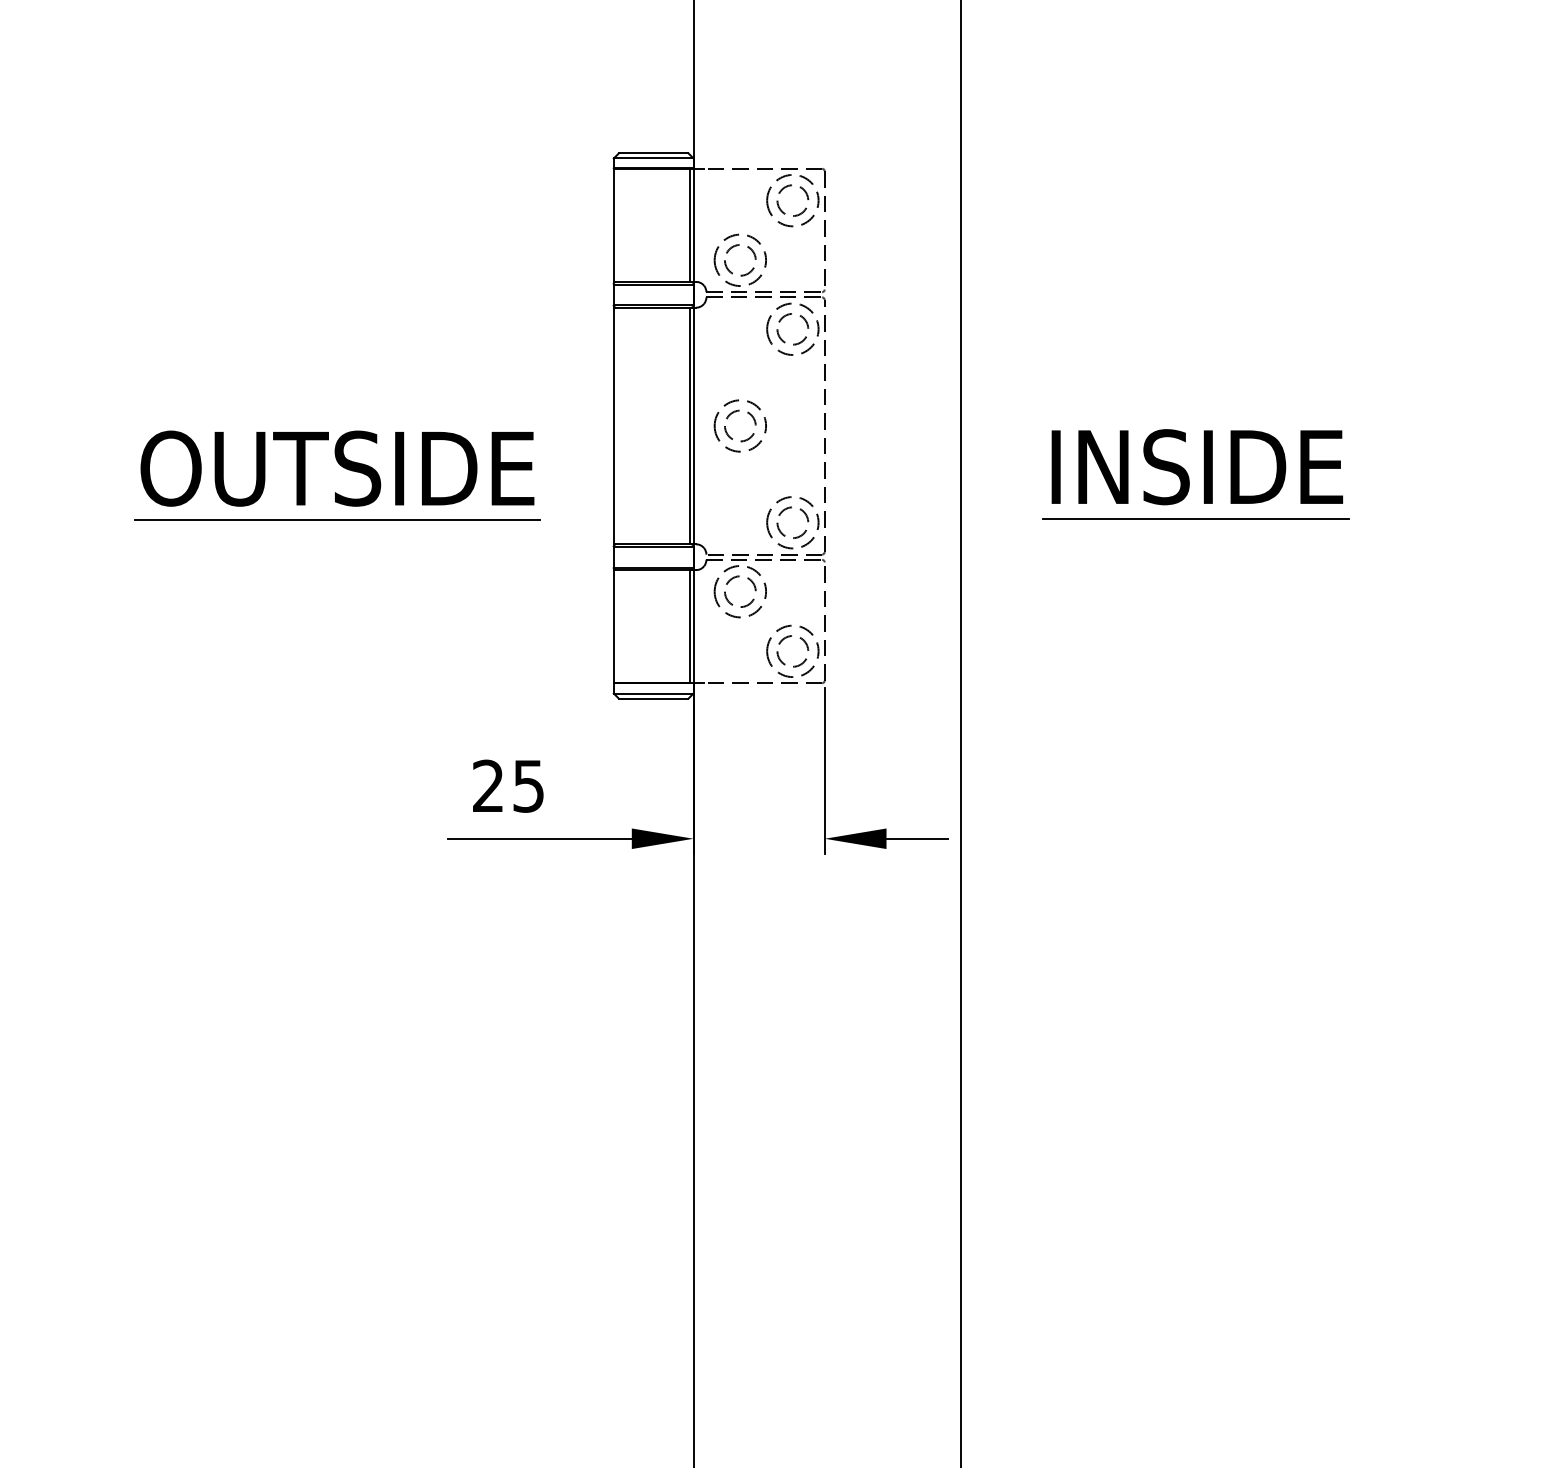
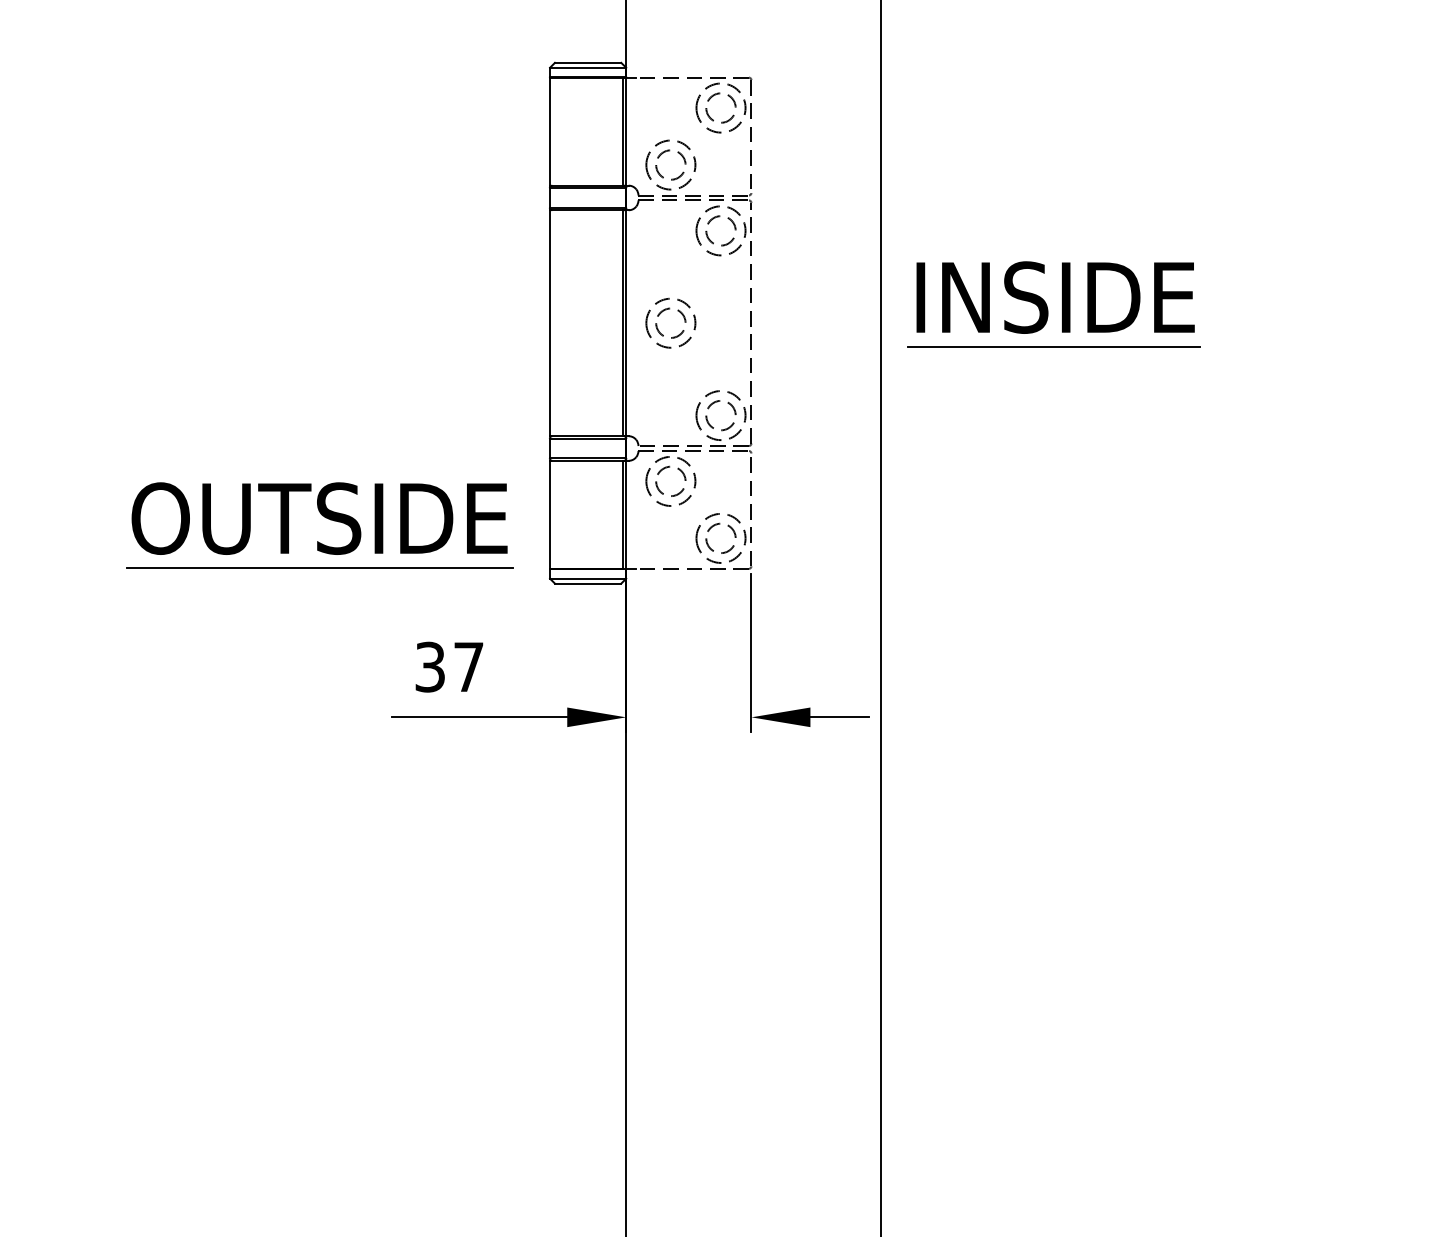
part: (342, 467) -> (324, 517), moved
part: (1189, 477) -> (1048, 307), moved
text: (508, 785) -> (449, 666), 25 -> 37

